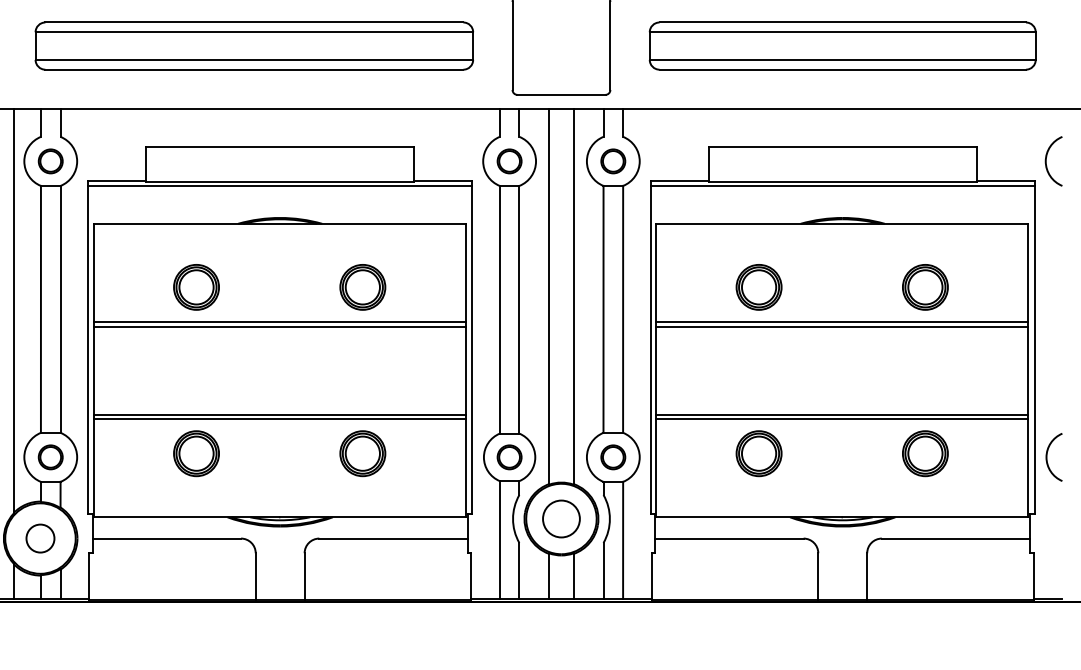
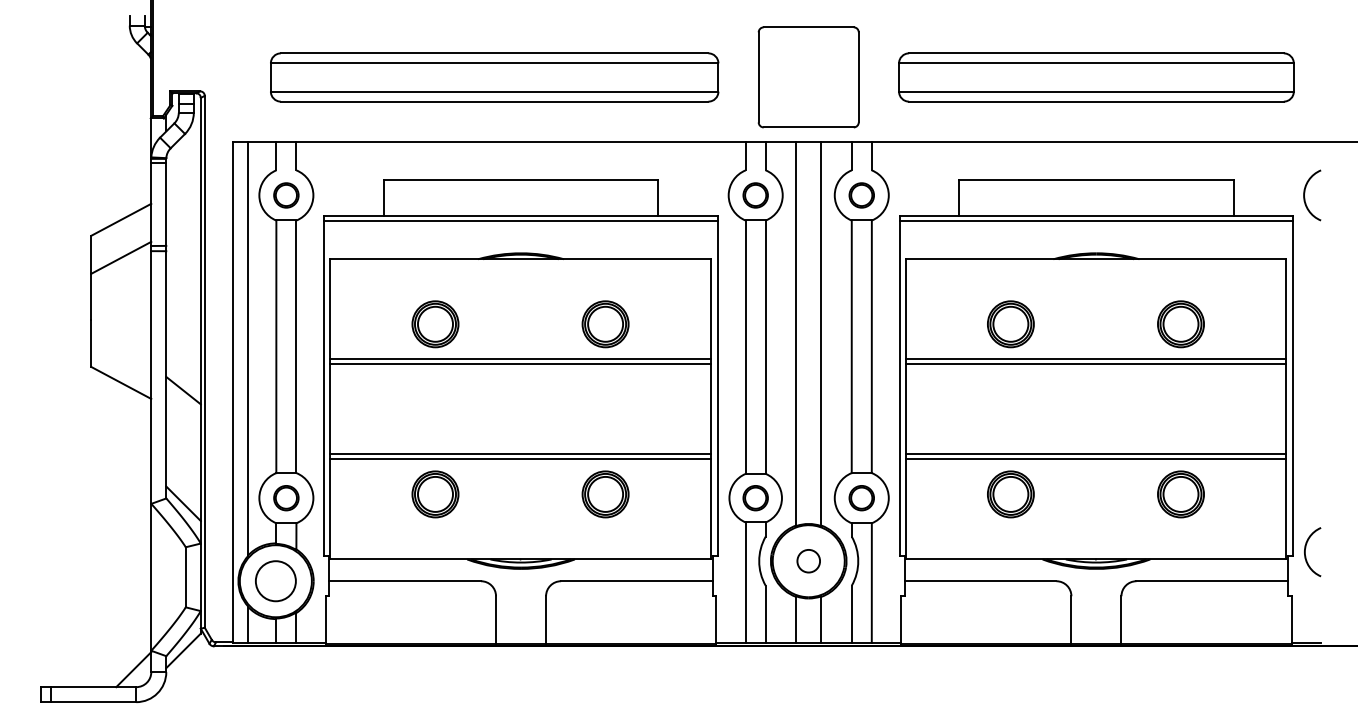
arc: (1047, 457) -> (1305, 552), moved
circle: (561, 519) -> (808, 561), size x0.6
circle: (40, 537) -> (275, 580), size x1.4

